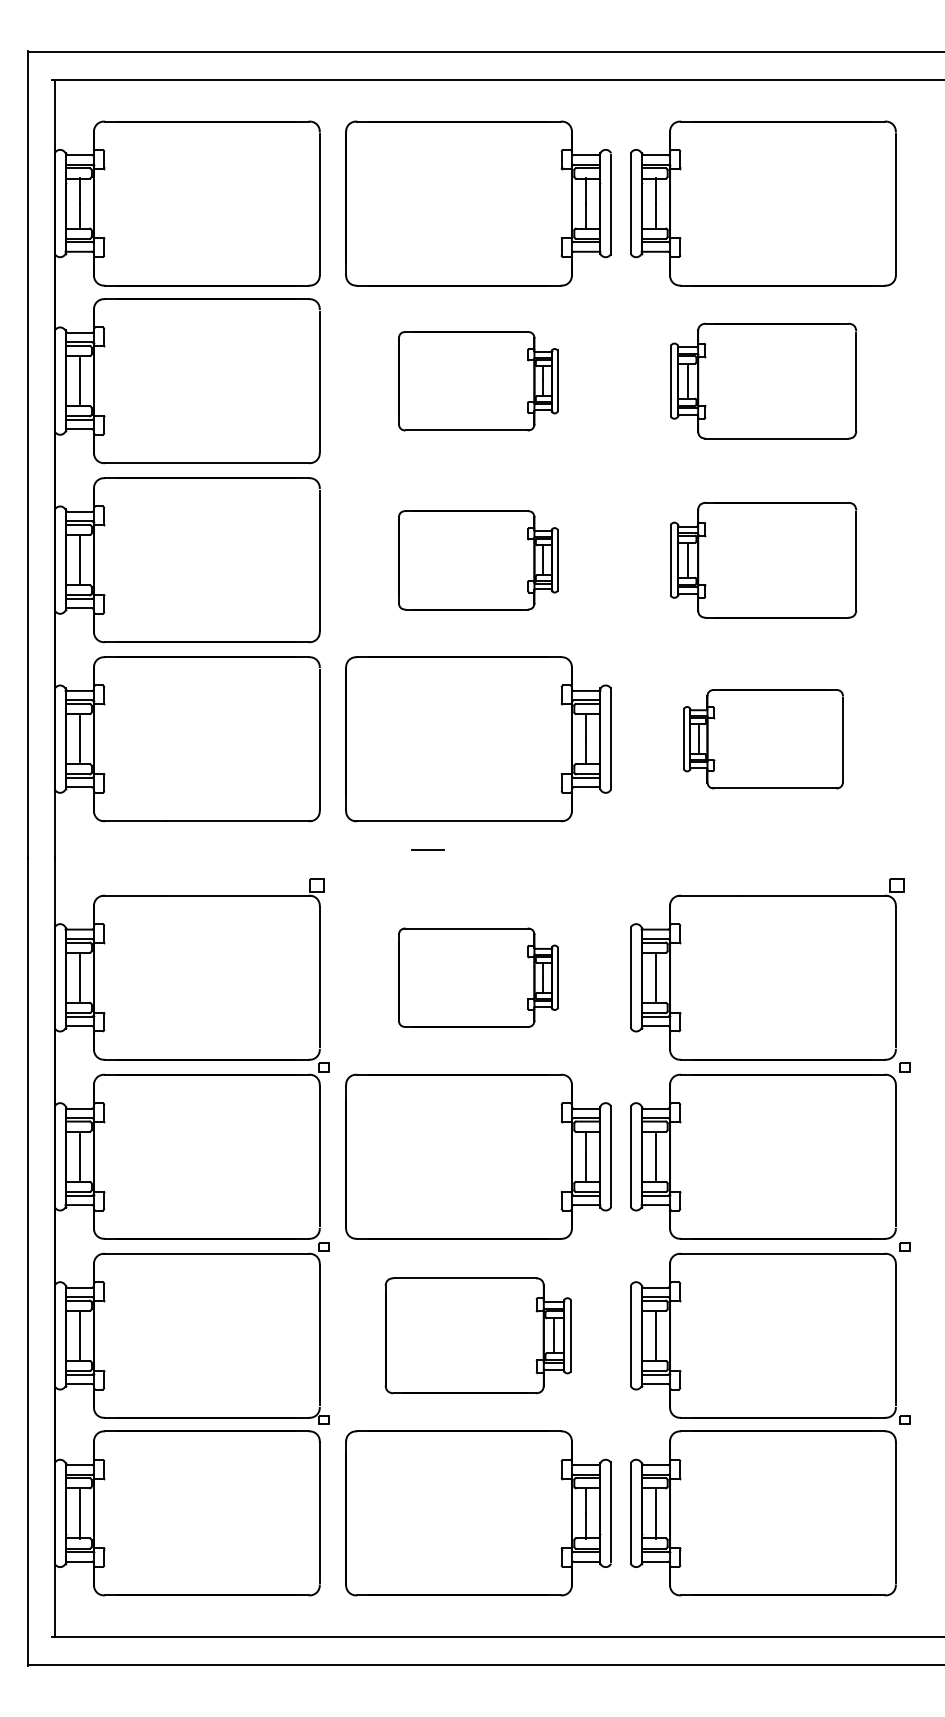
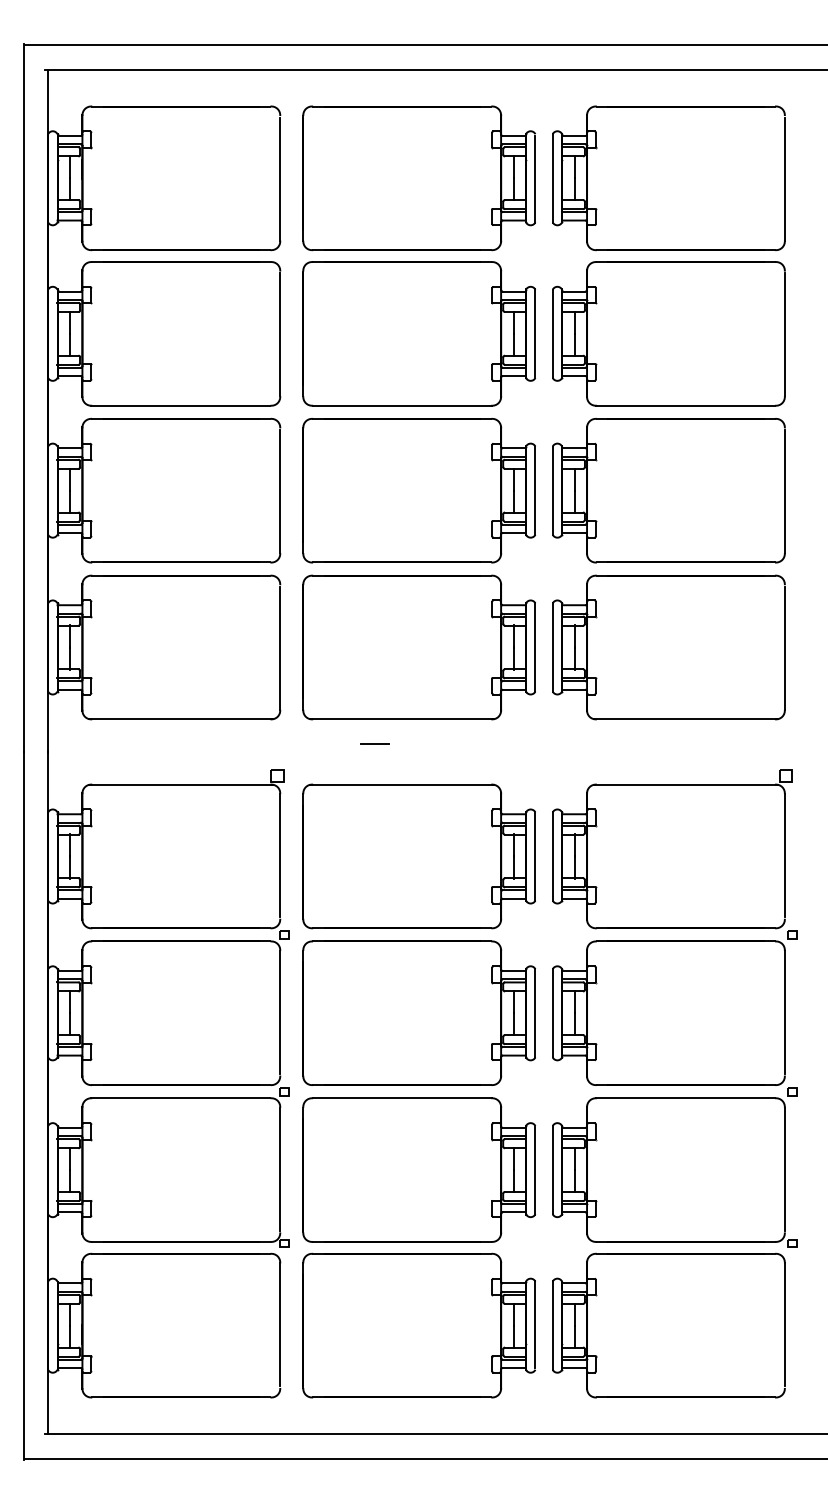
part: (477, 380) -> (418, 333), size x1.67
part: (763, 380) -> (668, 333), size x1.43
part: (477, 559) -> (418, 490), size x1.67
part: (763, 559) -> (668, 490), size x1.43
part: (763, 739) -> (668, 647), size x1.67
part: (477, 977) -> (418, 856), size x1.67
part: (477, 1335) -> (418, 1169), size x1.43

